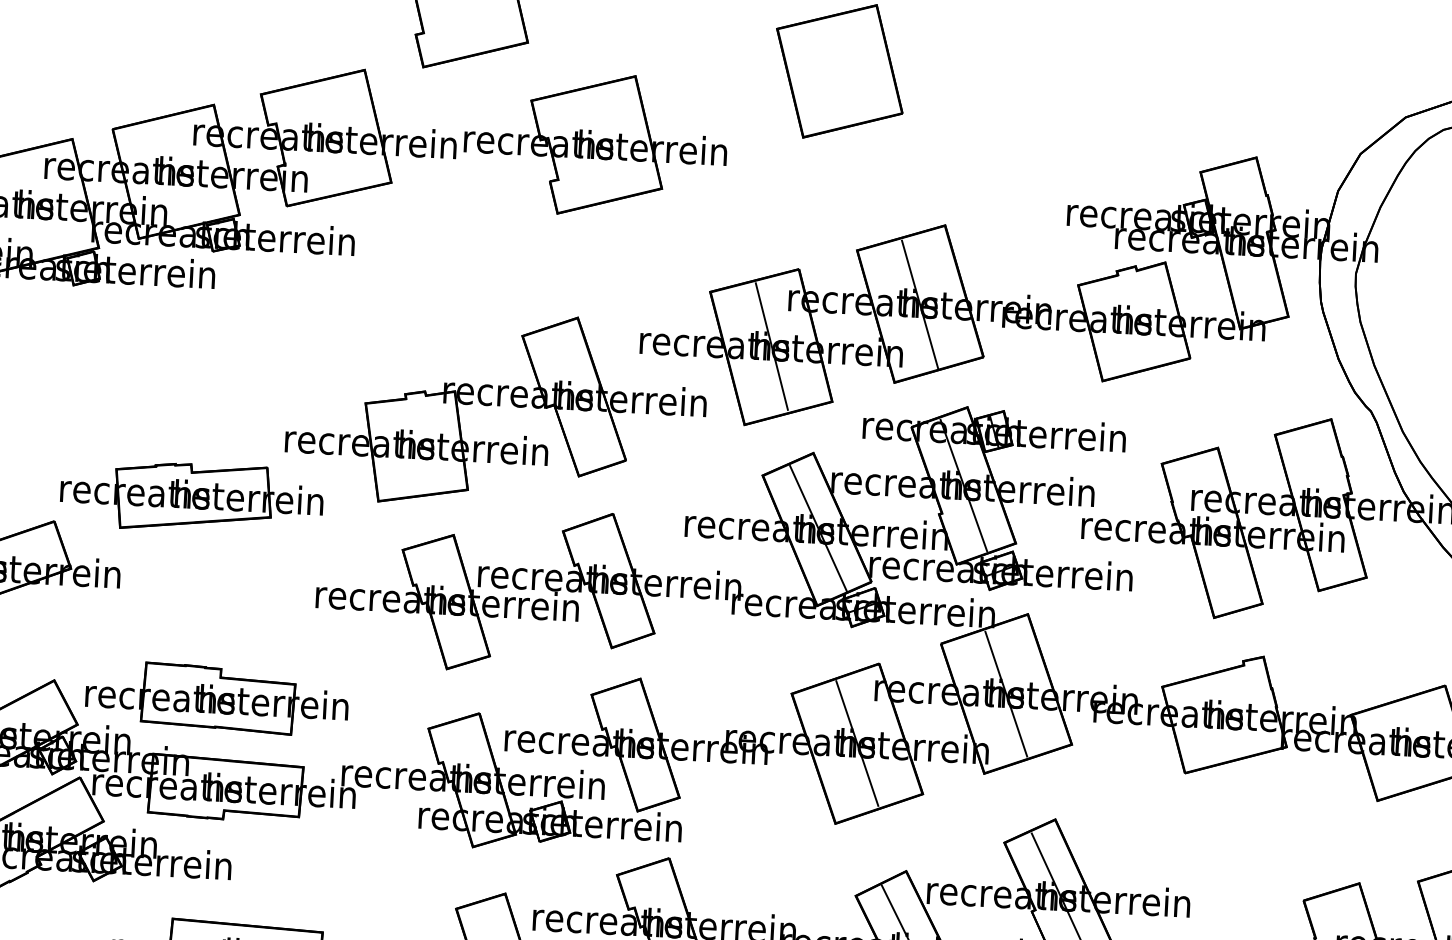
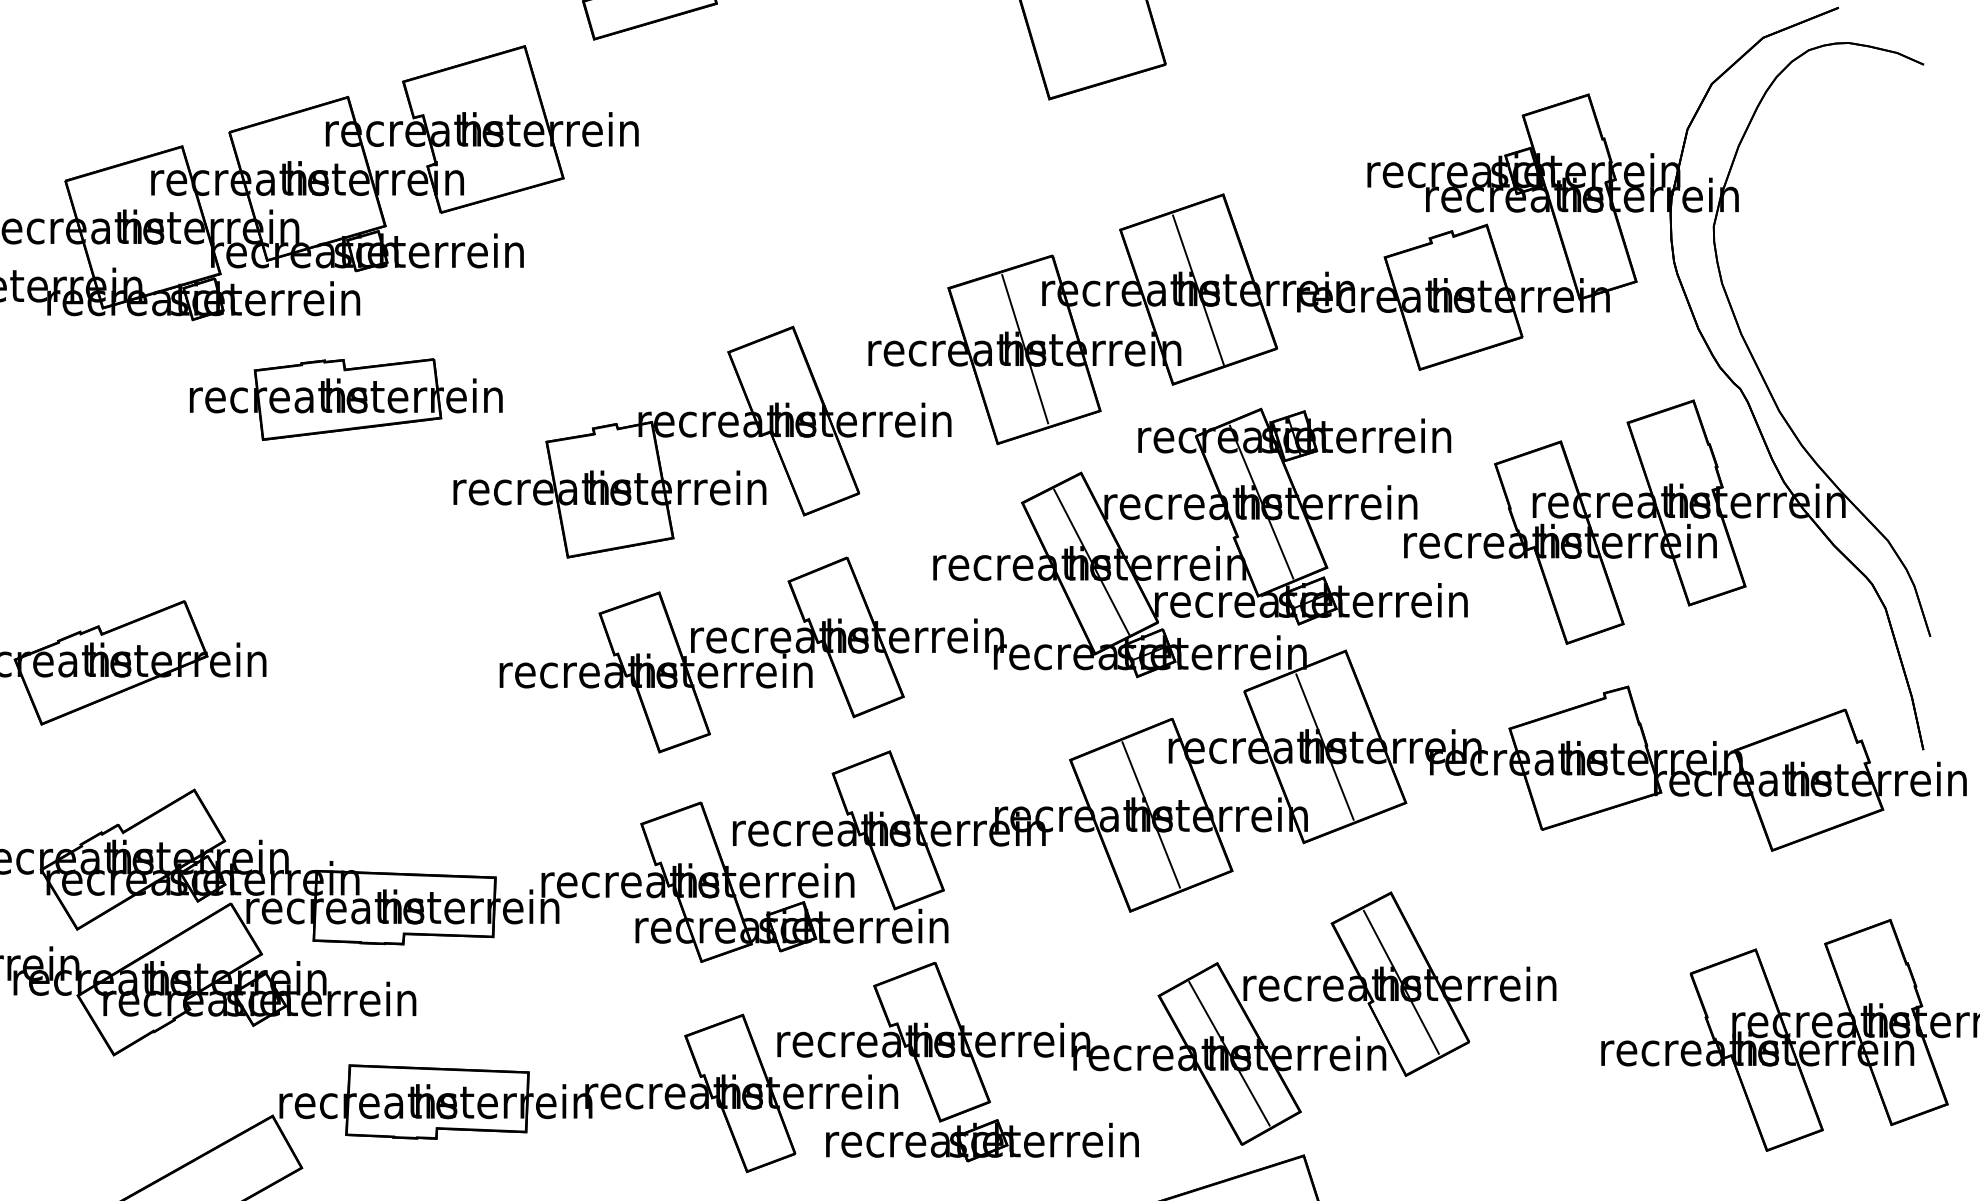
part: (595, 144) -> (803, 120), removed
part: (192, 497) -> (346, 399), moved
part: (216, 698) -> (388, 801), removed

